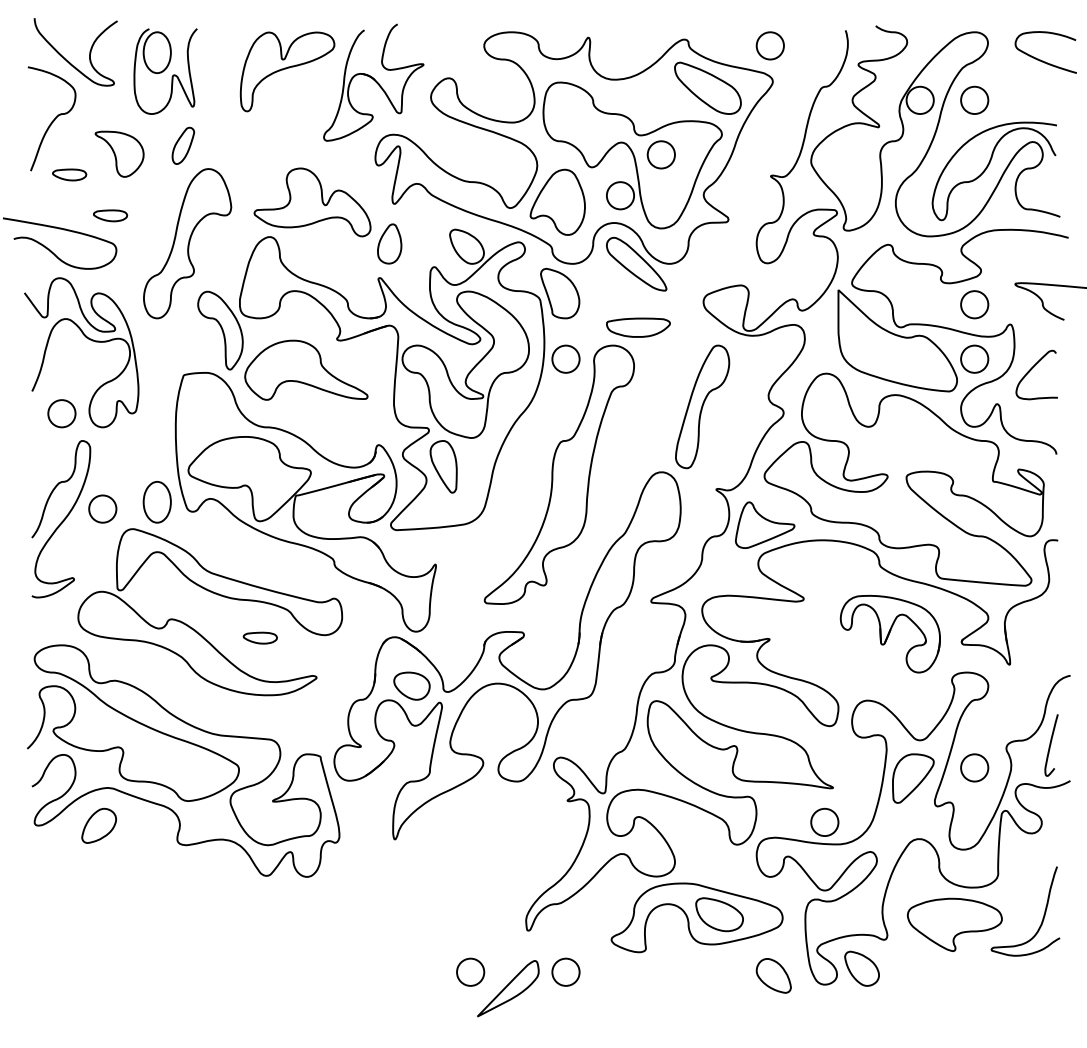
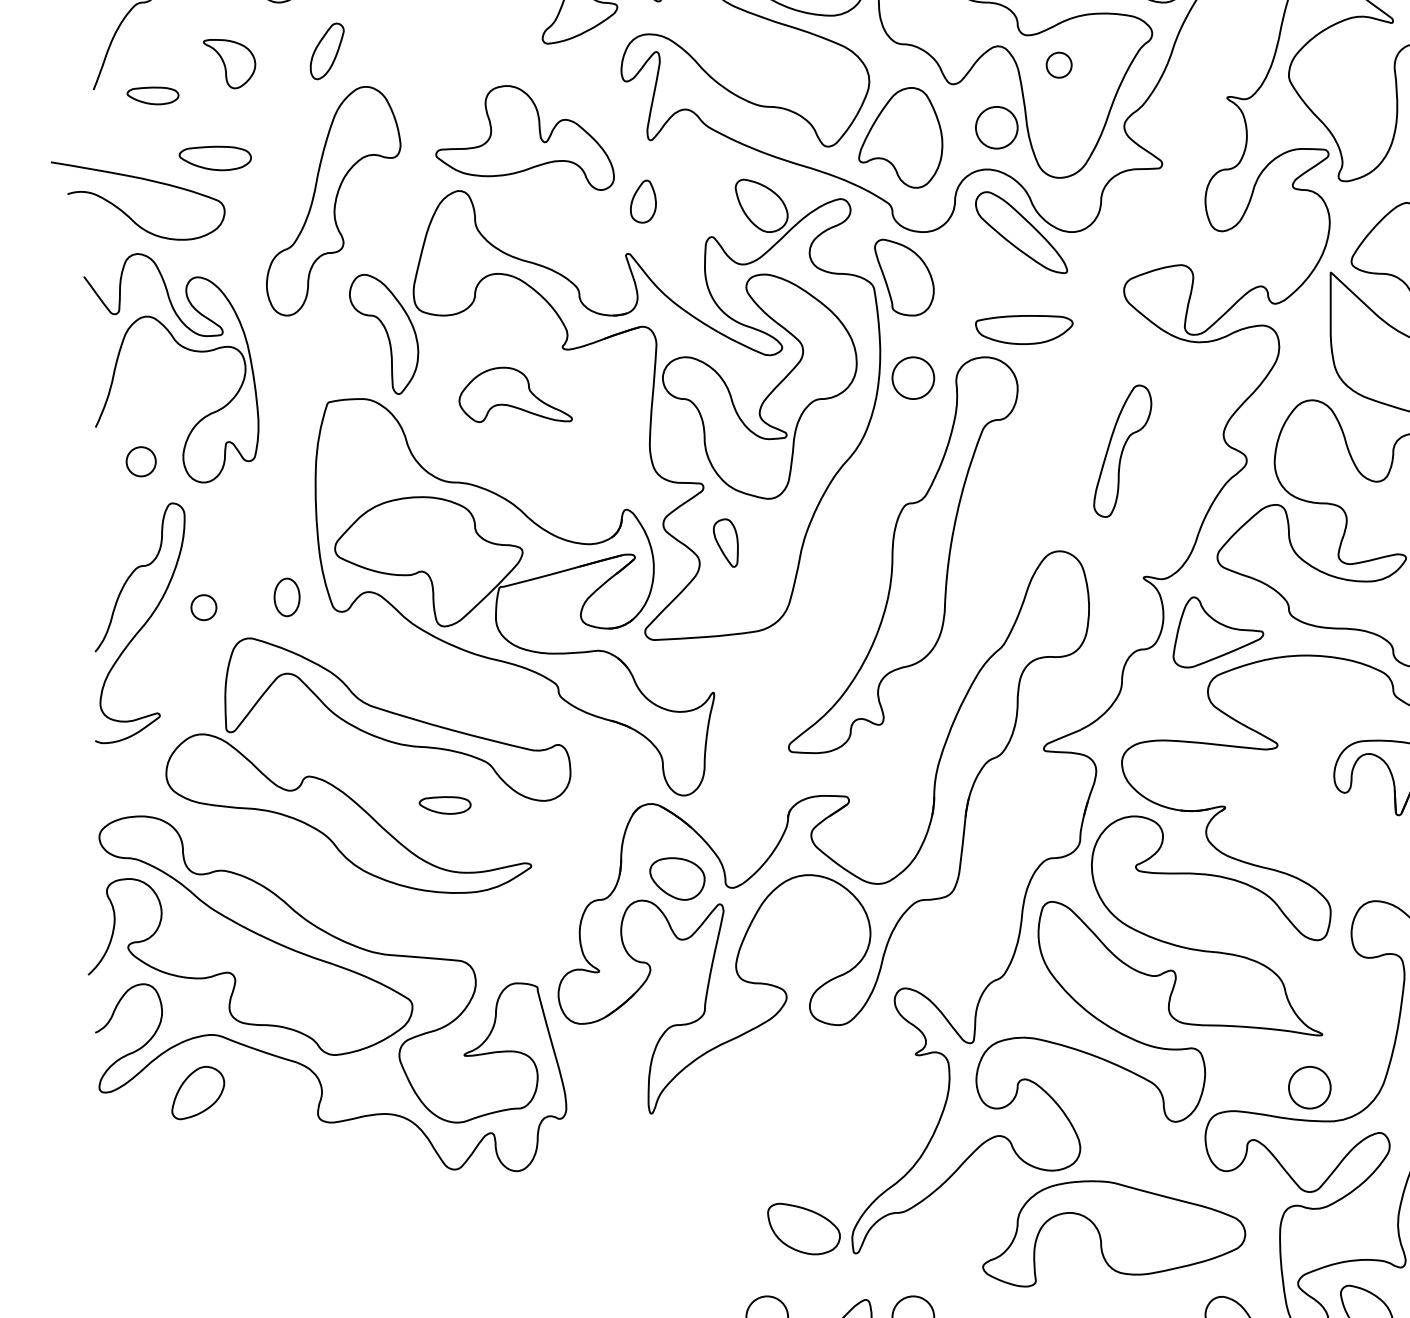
part: (119, 153) -> (229, 63), size x0.7
part: (660, 154) -> (1058, 64), size x0.6
part: (110, 215) -> (215, 158), size x1.4
part: (389, 243) -> (642, 200), size x0.7
part: (306, 369) -> (515, 393), size x0.6
part: (702, 406) -> (1122, 450), size x0.7
part: (61, 413) -> (140, 461), size x0.7
part: (443, 466) -> (725, 542), size x0.6
part: (156, 502) -> (286, 597), size x0.6
part: (102, 508) -> (203, 606), size x0.6
part: (719, 914) -> (803, 1228), moved

